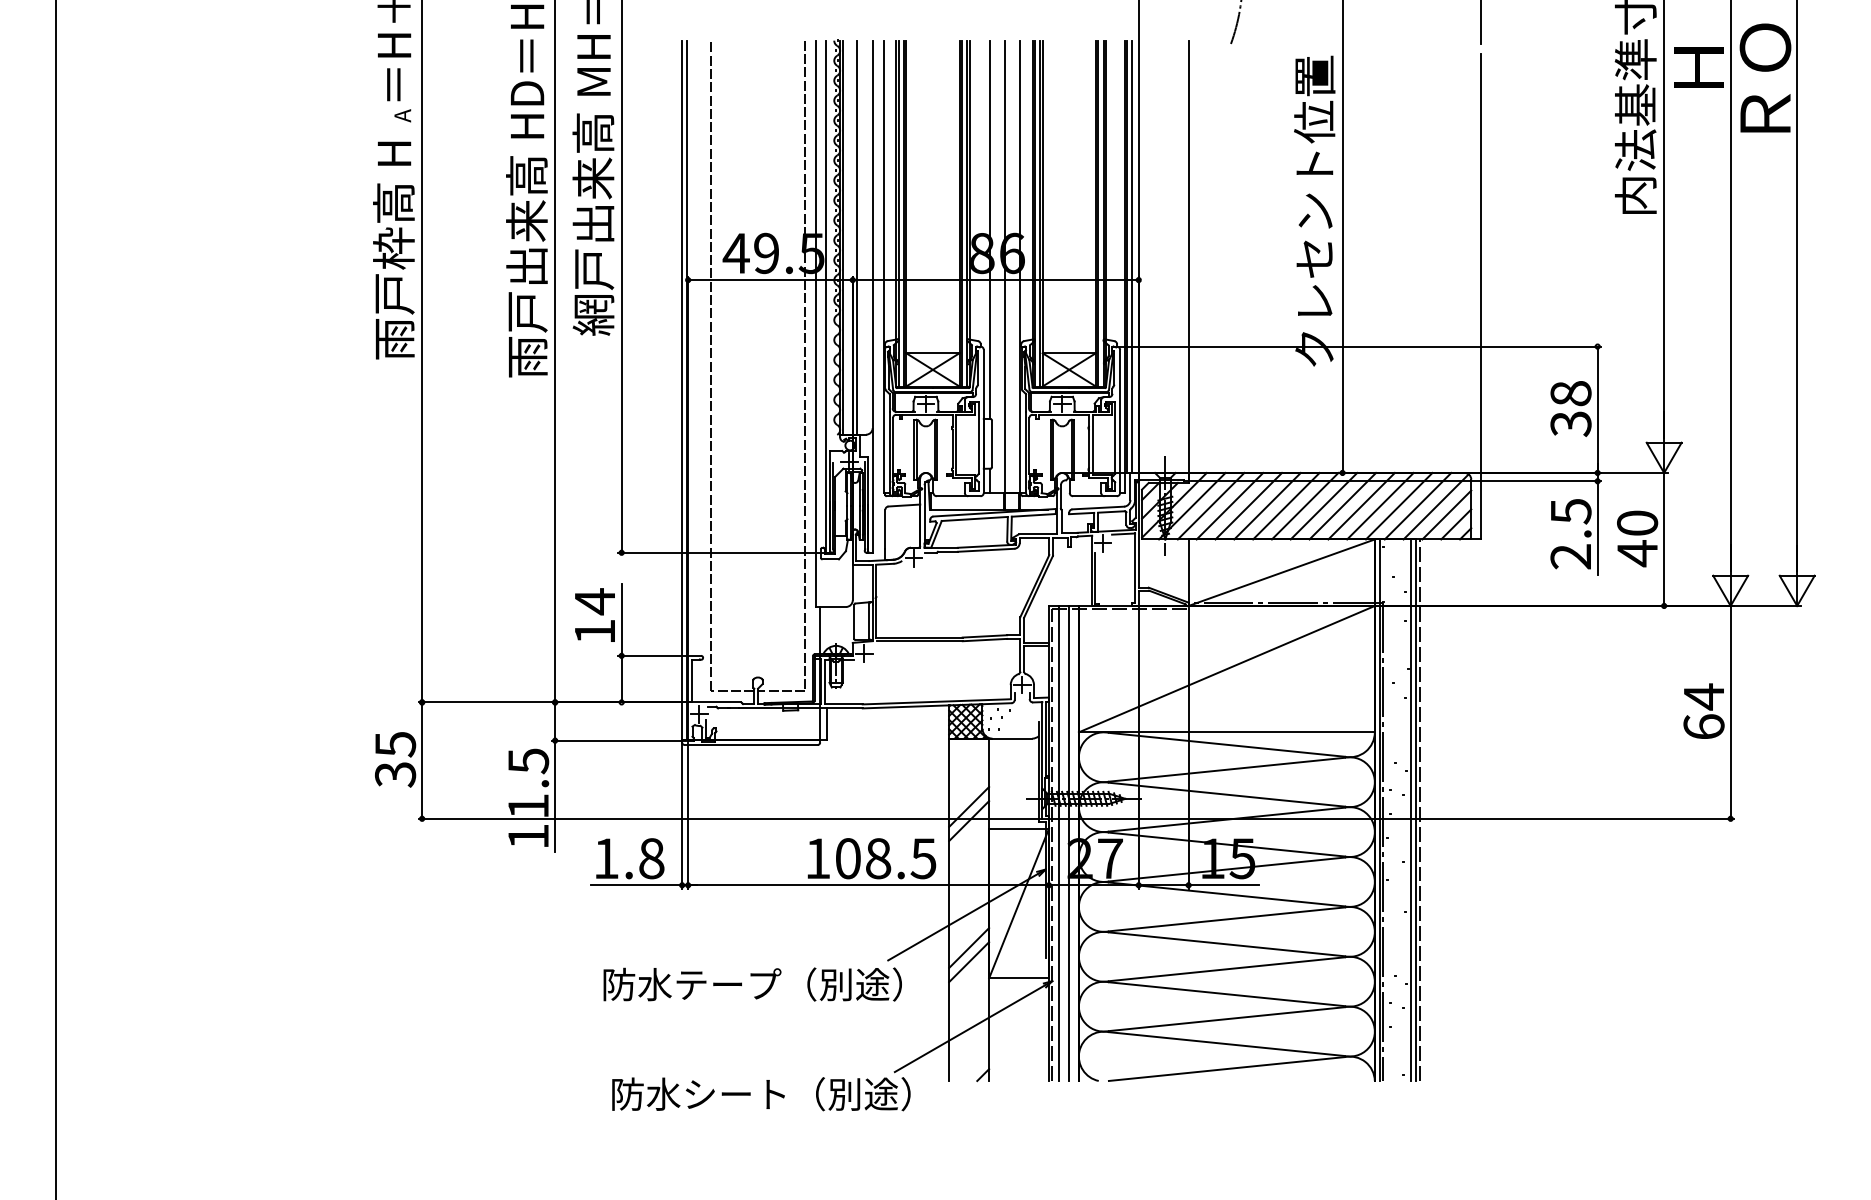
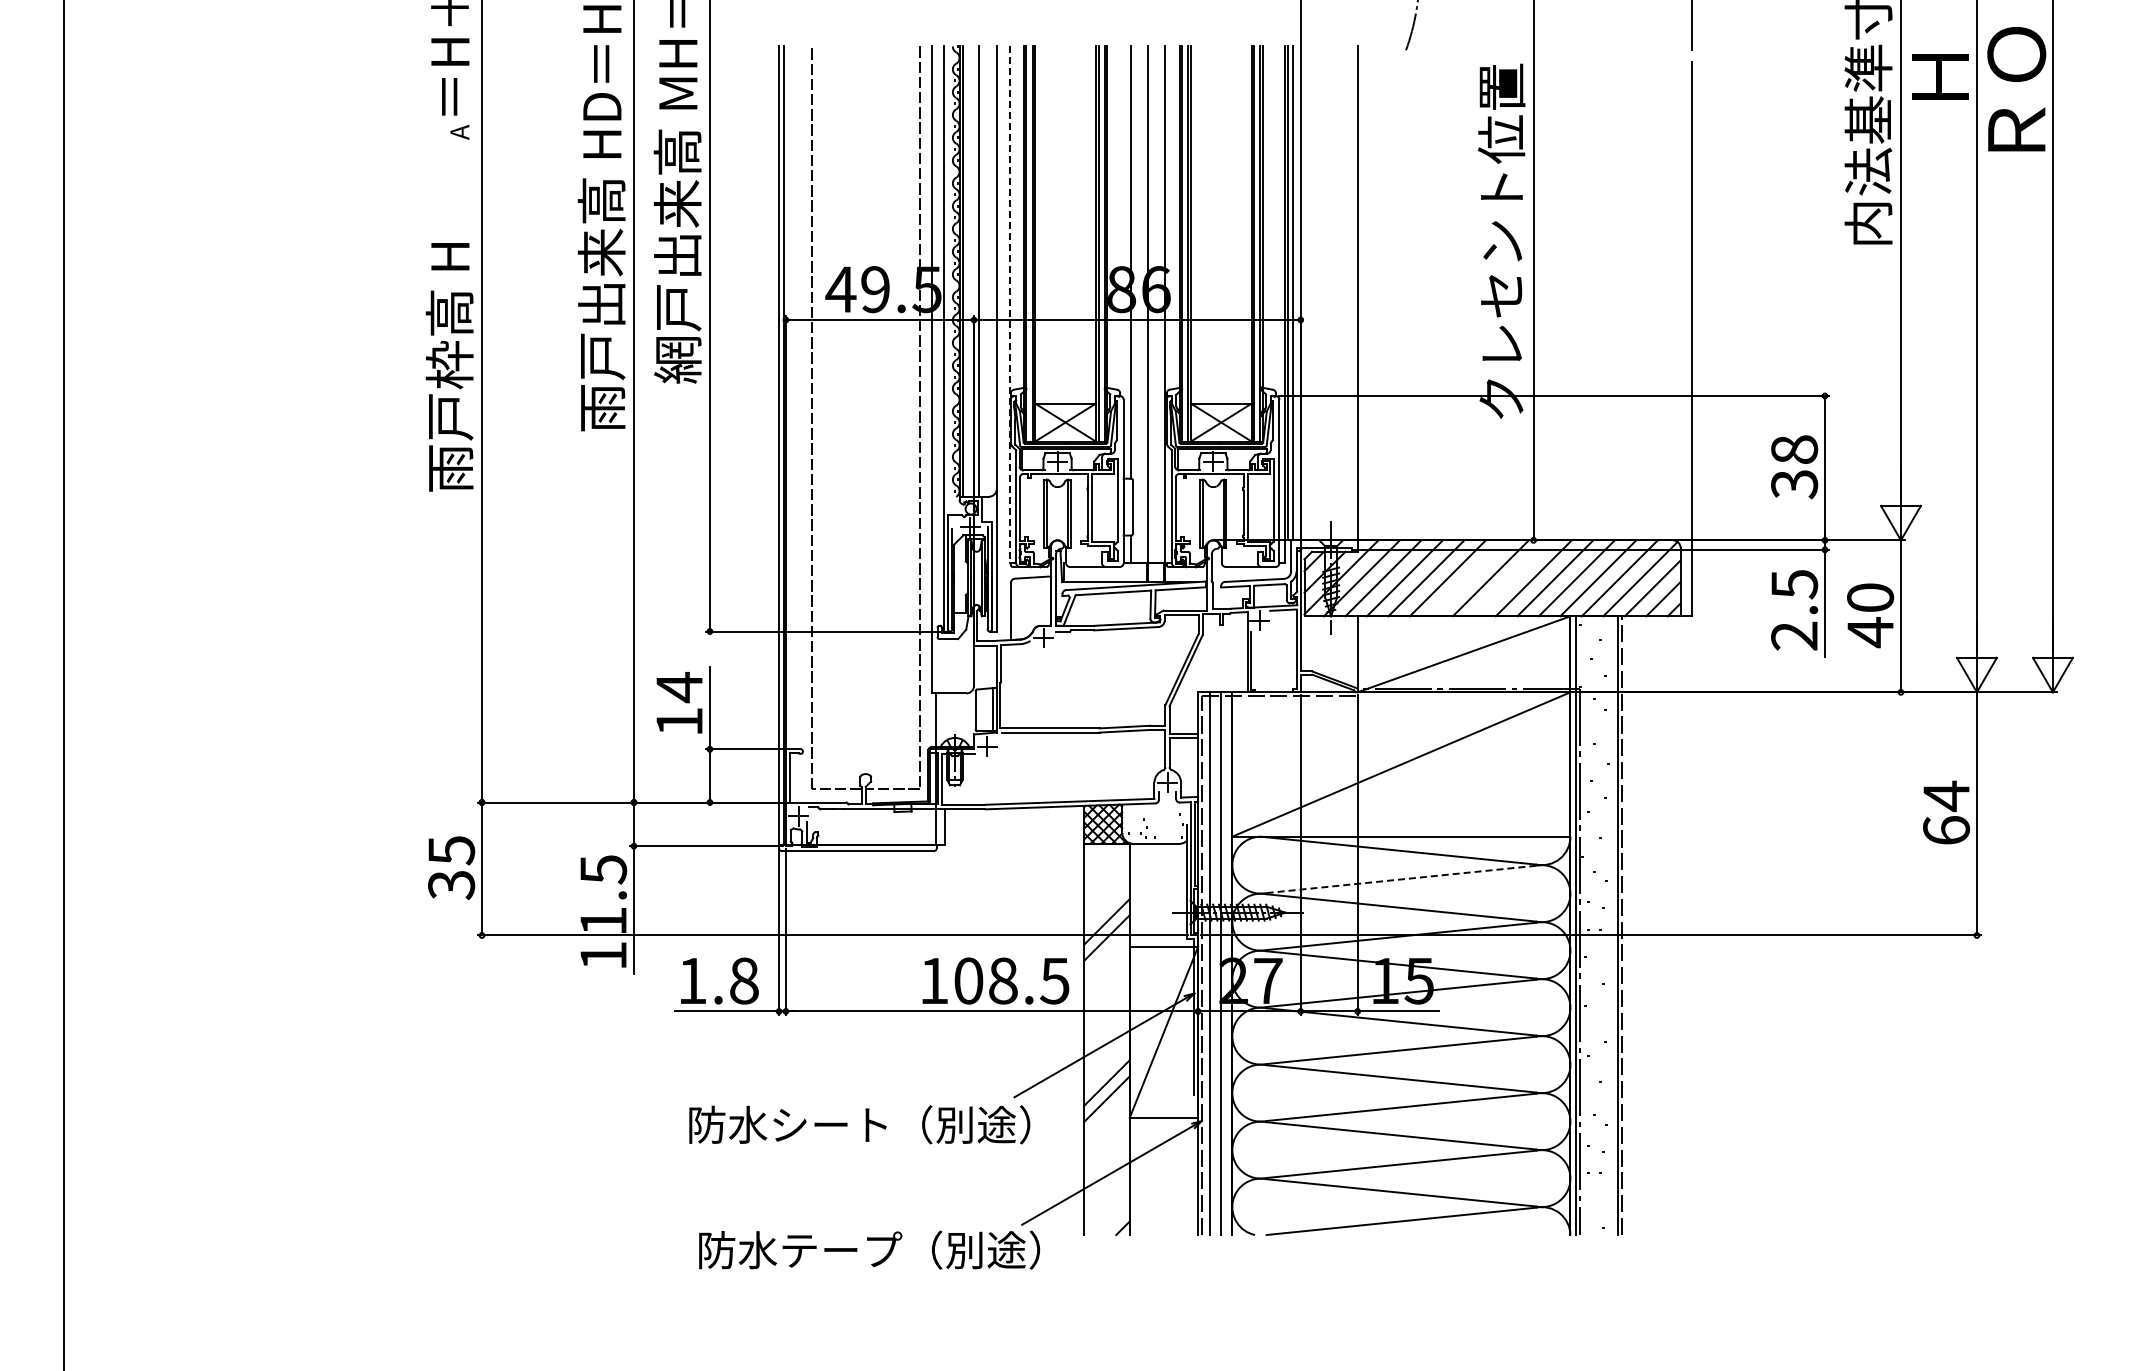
text: (393, 250) -> (449, 367), moved
line: (884, 267) -> (1010, 305), solid -> dashed
line: (1286, 506) -> (1469, 578), removed
line: (1324, 506) -> (1512, 578), removed
line: (1226, 769) -> (1401, 879), solid -> dashed
line: (1411, 810) -> (1612, 925), removed
text: (728, 984) -> (832, 1124), 防水テープ（別途） -> 防水シート（別途）
text: (737, 1093) -> (842, 1249), 防水シート（別途） -> 防水テープ（別途）

